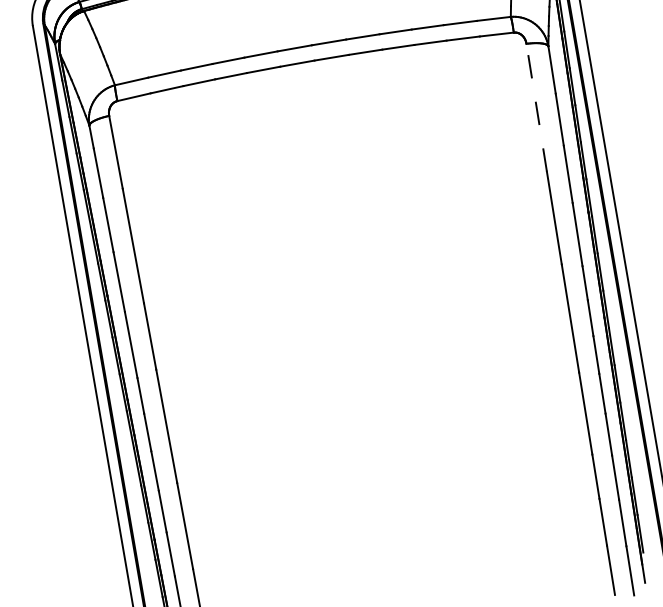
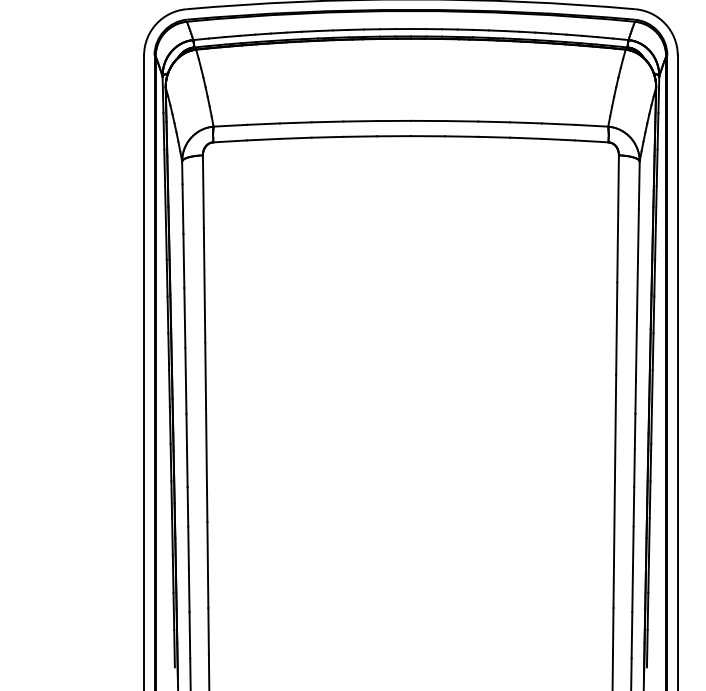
line: (537, 107) -> (618, 218), dashed -> solid

